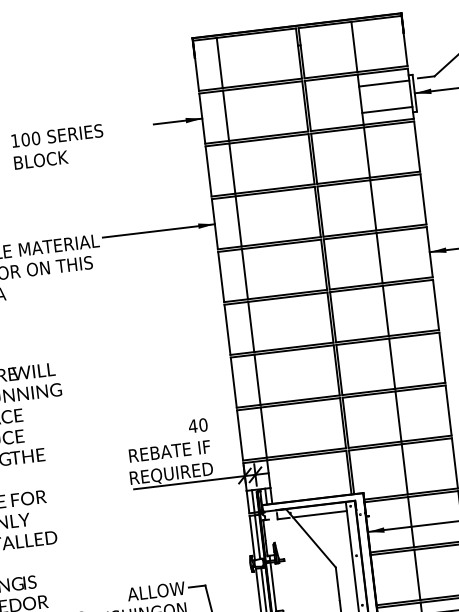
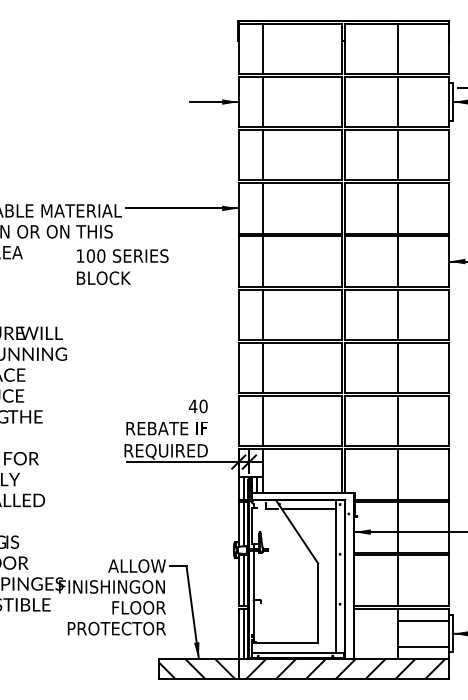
line: (384, 83) -> (423, 88), removed
line: (387, 110) -> (423, 115), removed
text: (58, 146) -> (122, 266), moved

